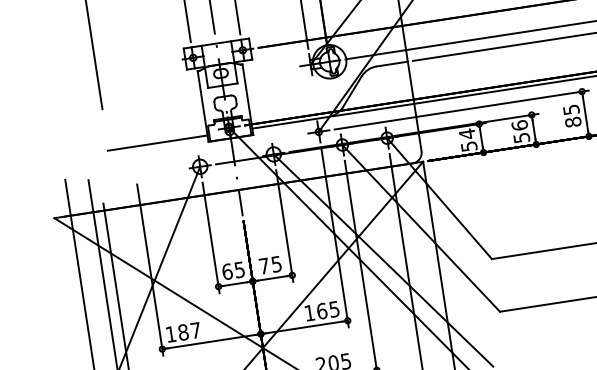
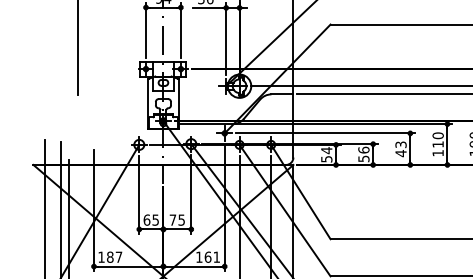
text: (571, 116) -> (400, 149), 85 -> 43
line: (157, 143) -> (112, 124), removed
text: (333, 308) -> (216, 256), 165 -> 161

